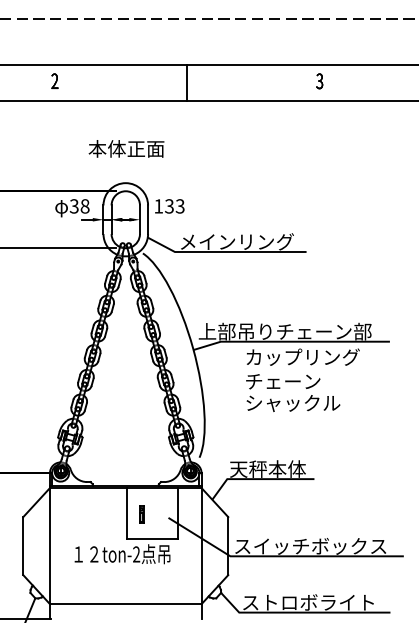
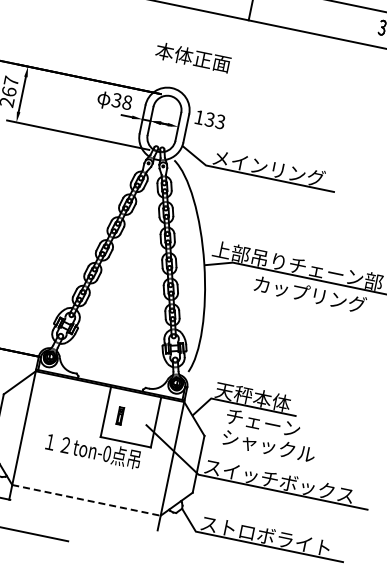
text: (126, 148) -> (193, 57), moved
text: (293, 392) -> (271, 435), moved
text: (136, 554) -> (107, 453), ton-2 -> ton-0
line: (125, 604) -> (86, 500), solid -> dashed

